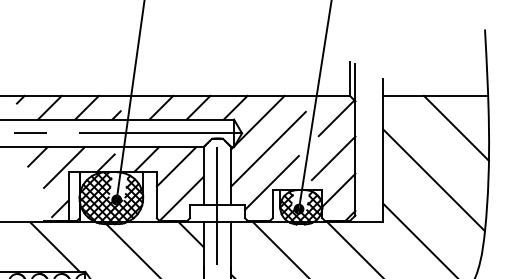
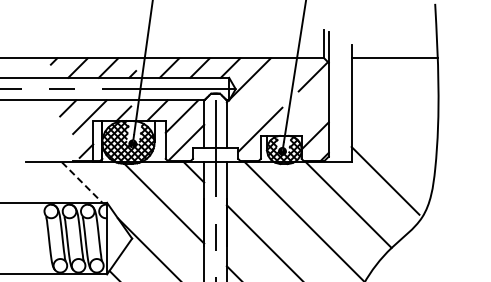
line: (456, 127) -> (411, 84), removed
line: (268, 148) -> (257, 101), removed
line: (333, 158) -> (310, 109), removed
line: (434, 180) -> (393, 127), removed
line: (55, 247) -> (82, 182), solid -> dashed

